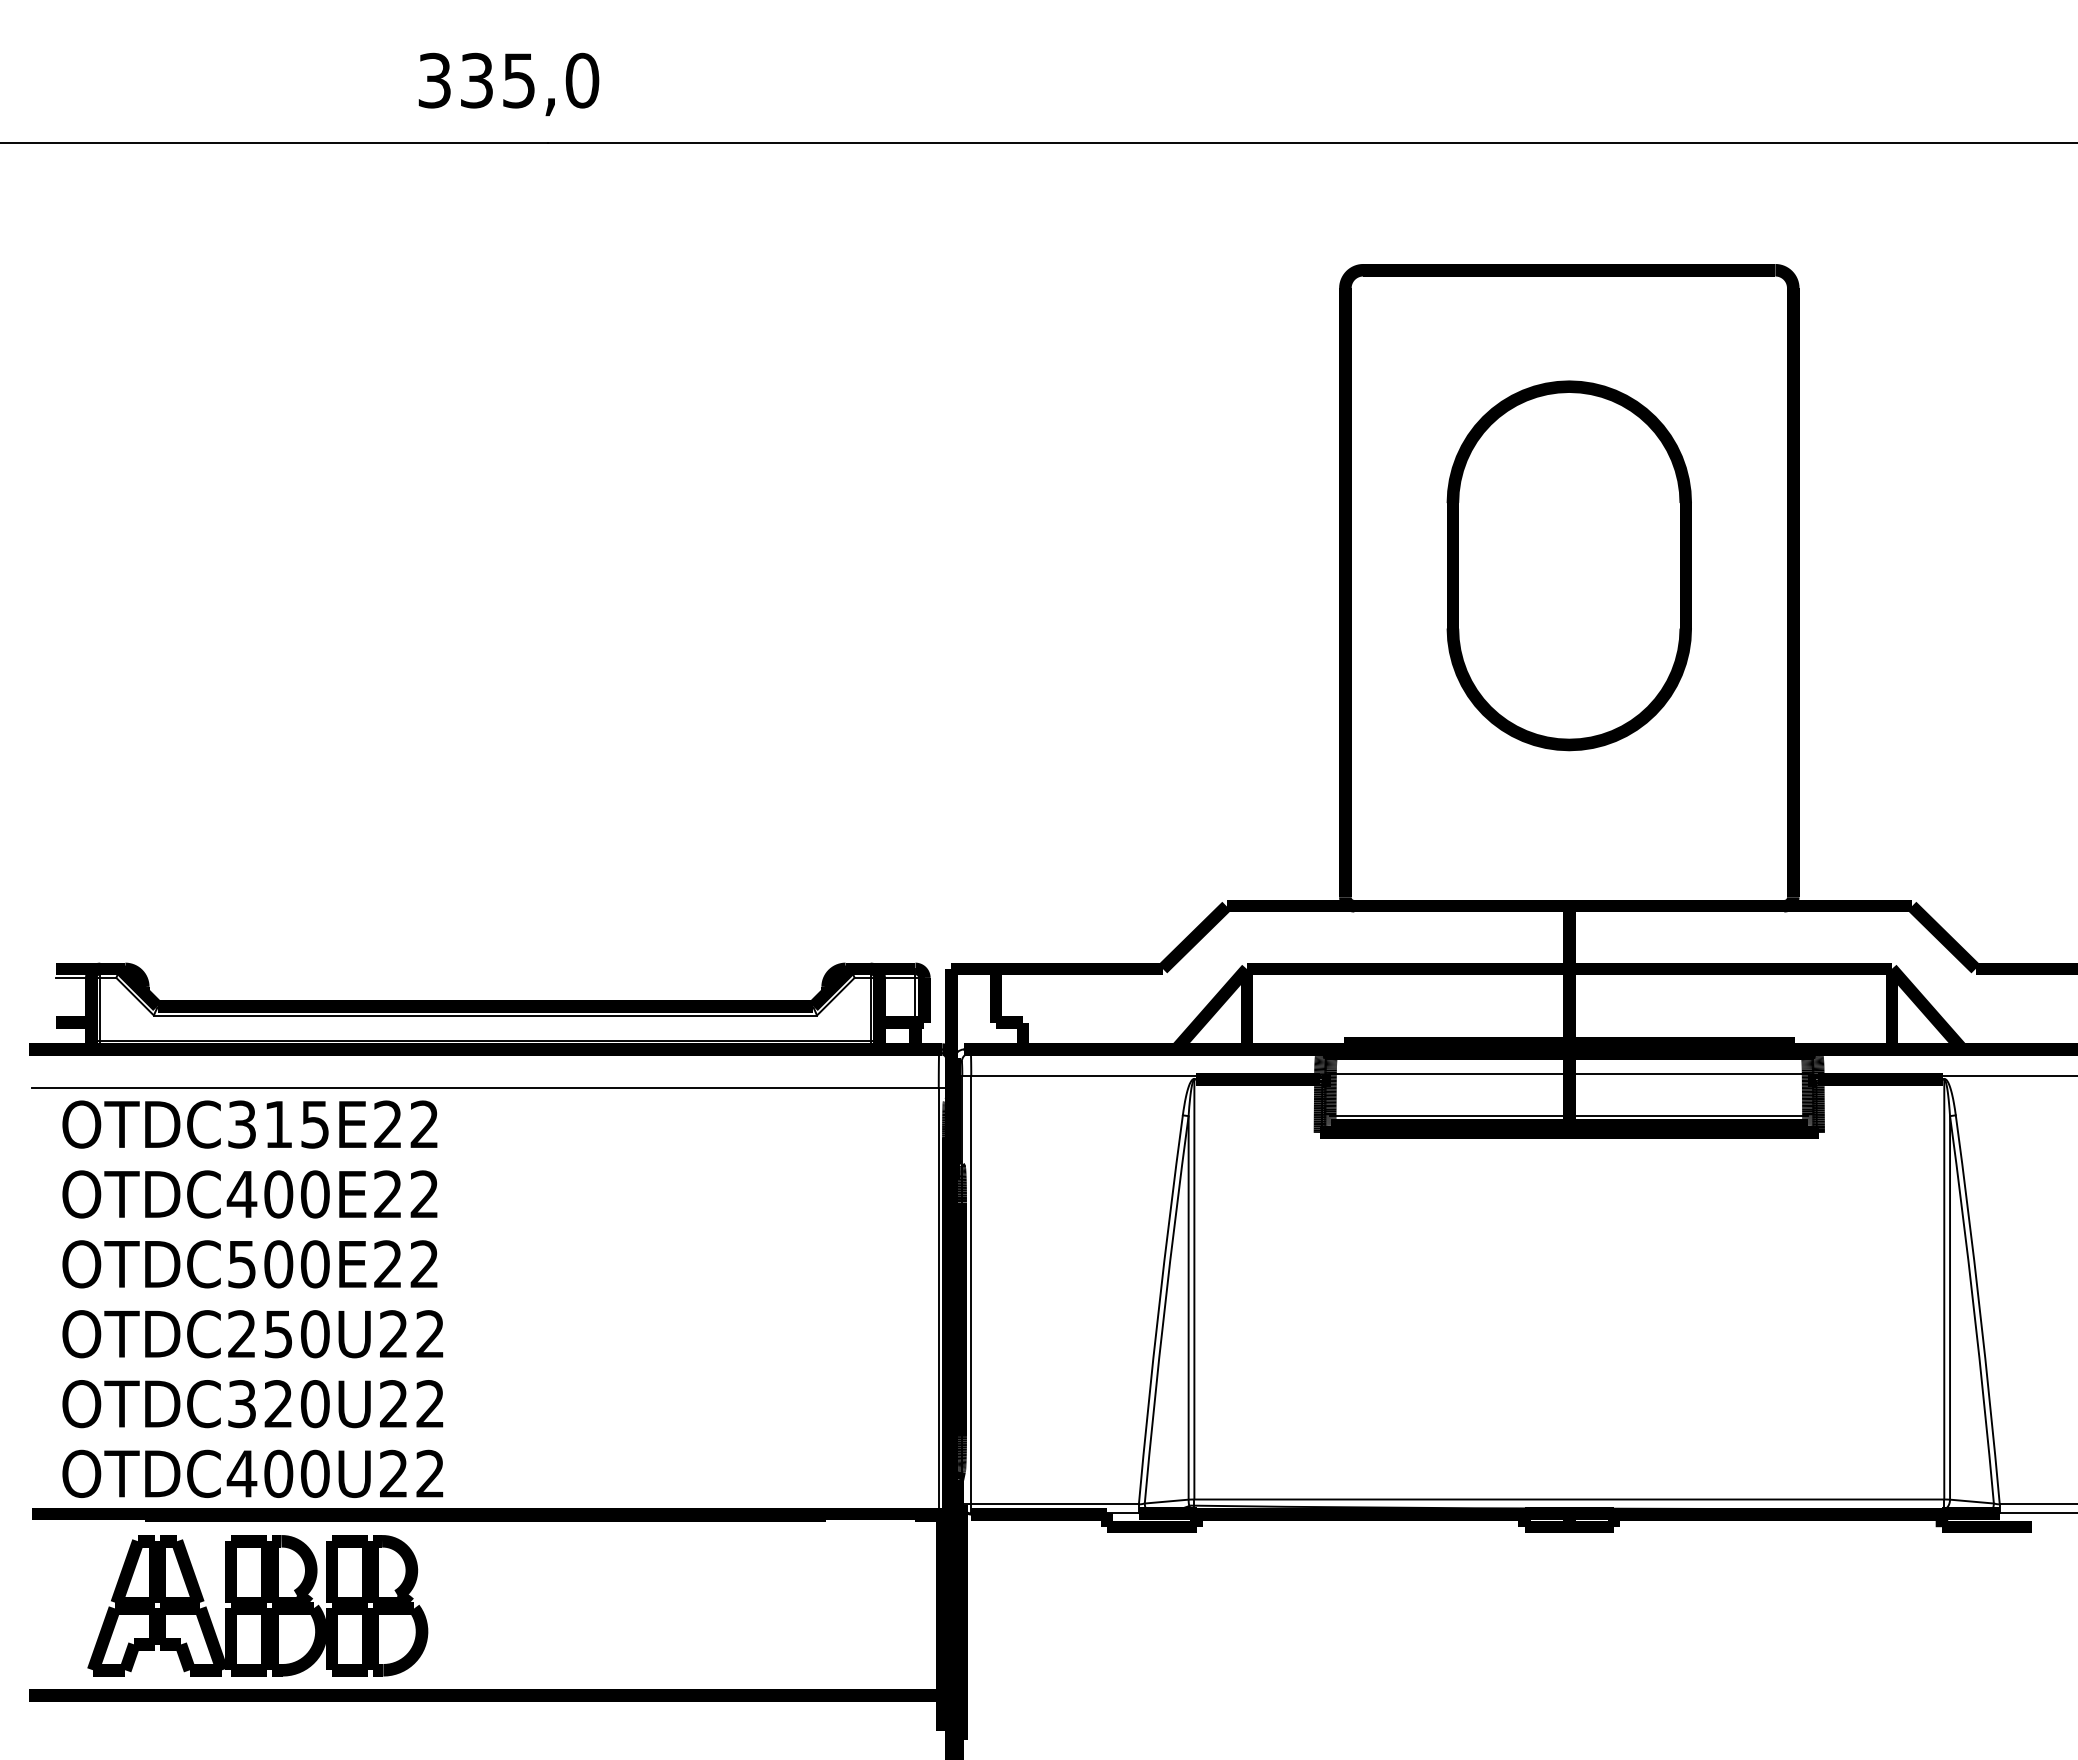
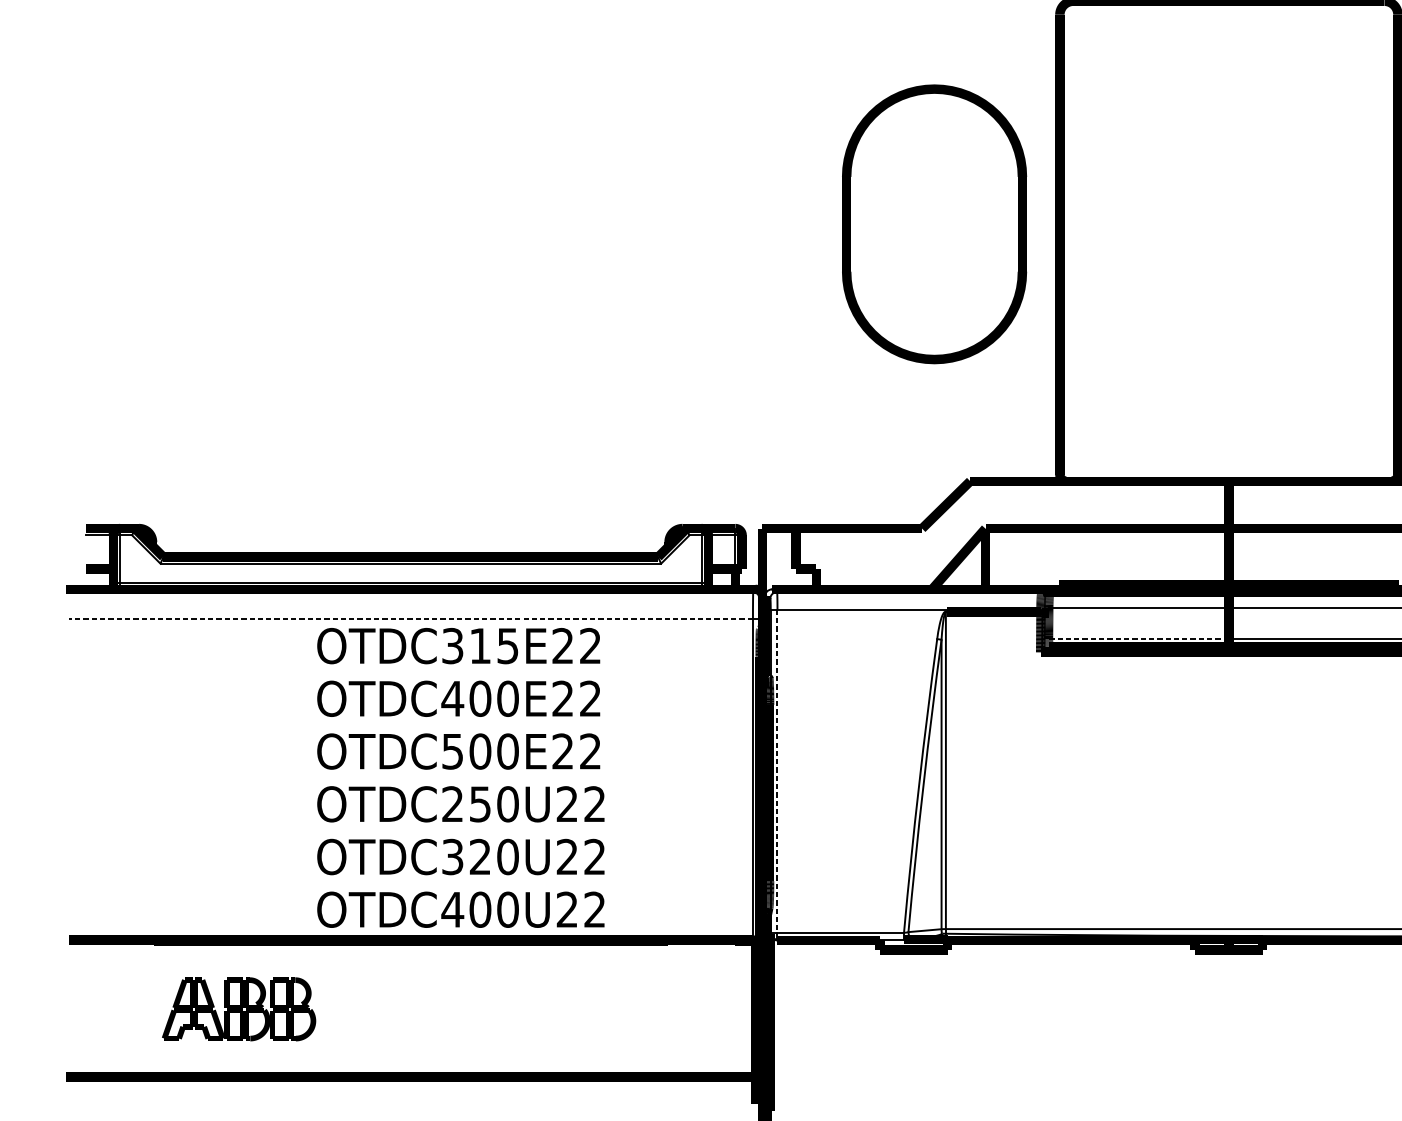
part: (1568, 565) -> (933, 224), moved
line: (484, 1088) -> (410, 618), solid -> dashed
line: (1449, 1115) -> (1138, 639), solid -> dashed
line: (971, 1290) -> (777, 771), solid -> dashed
text: (252, 1298) -> (460, 777), moved
part: (257, 1605) -> (238, 1009), size x0.6

